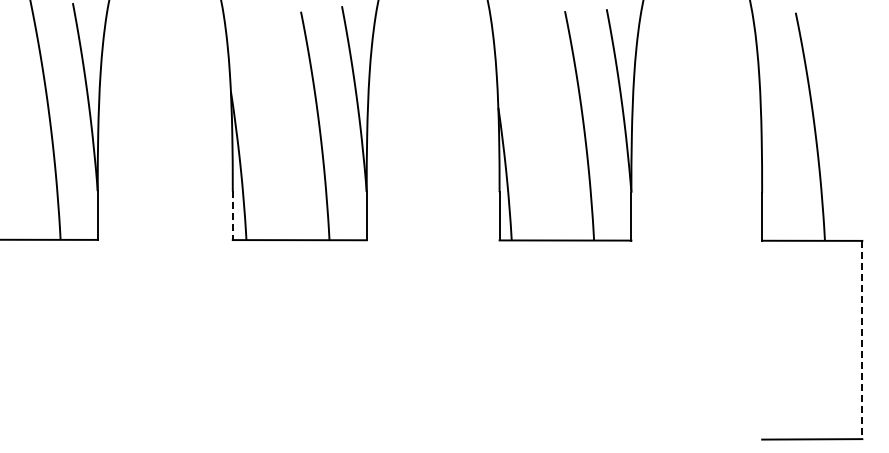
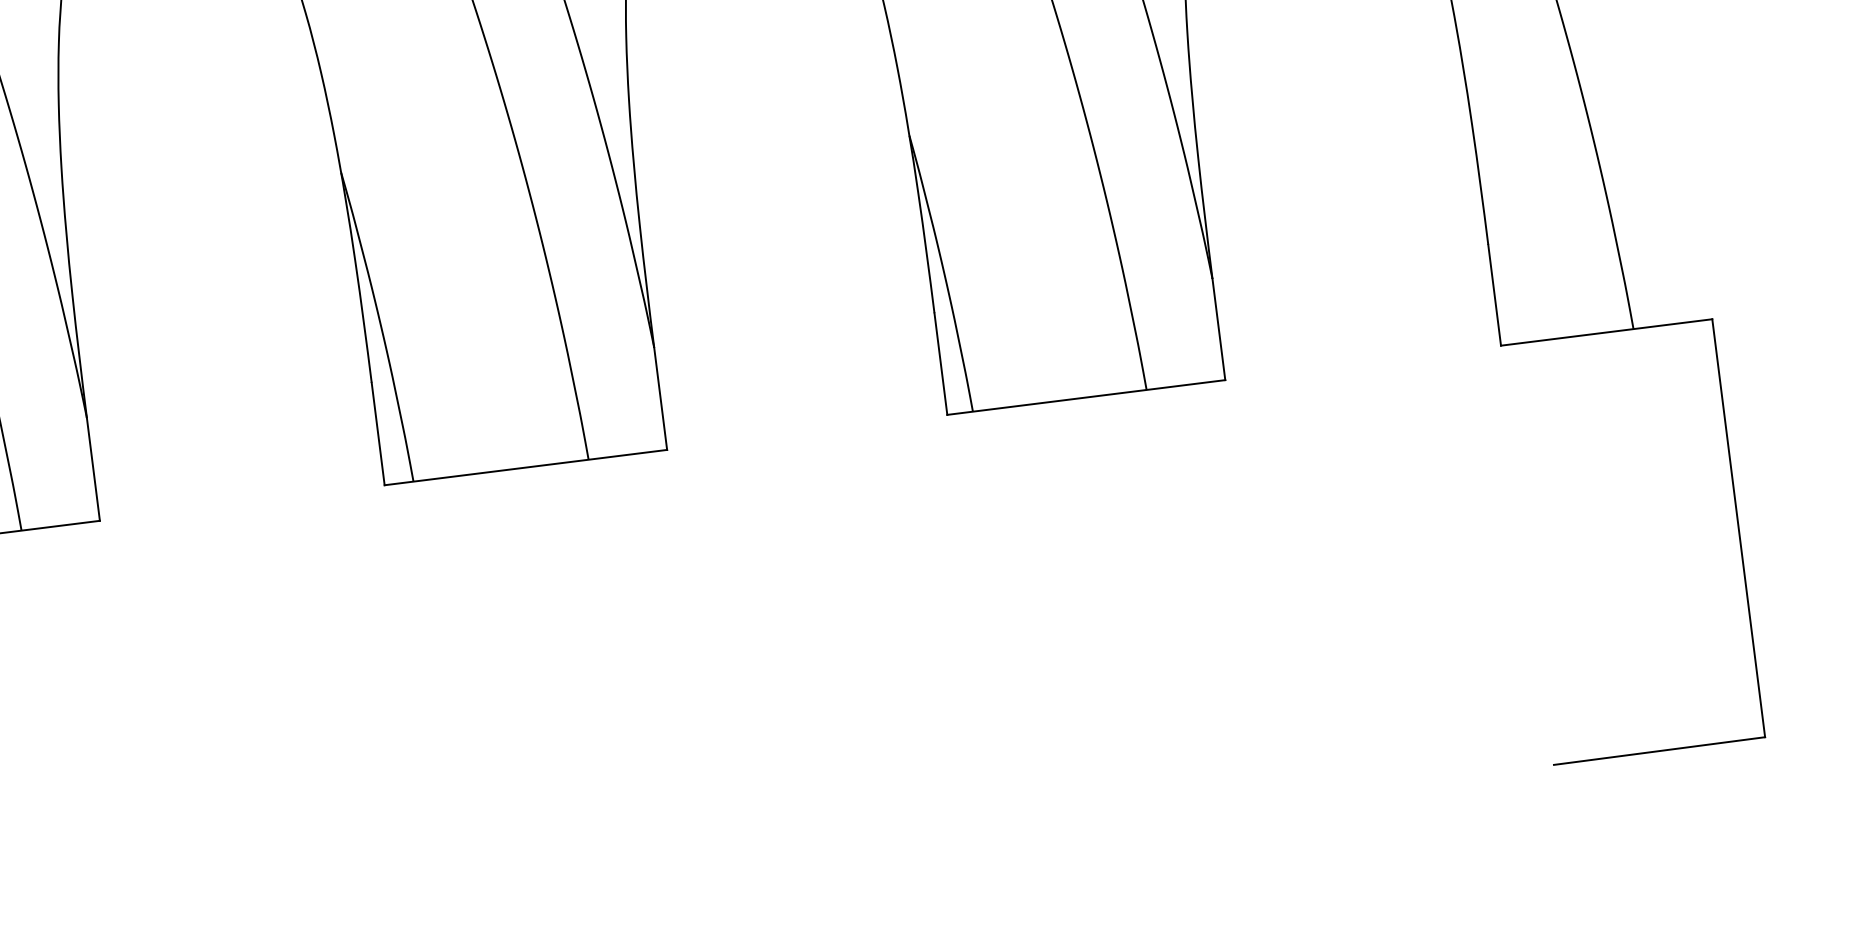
line: (232, 216) -> (377, 435), dashed -> solid
line: (862, 340) -> (1739, 529), dashed -> solid

